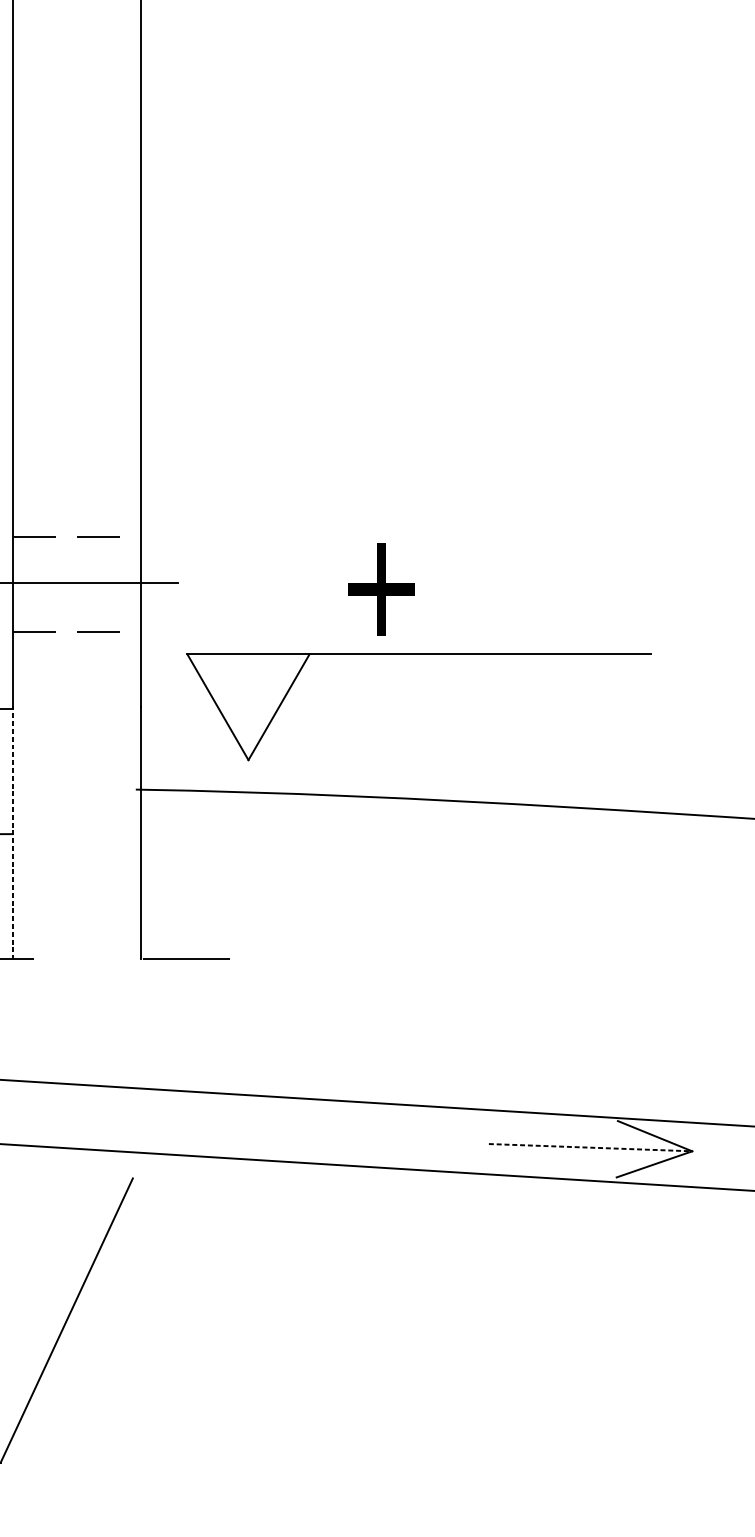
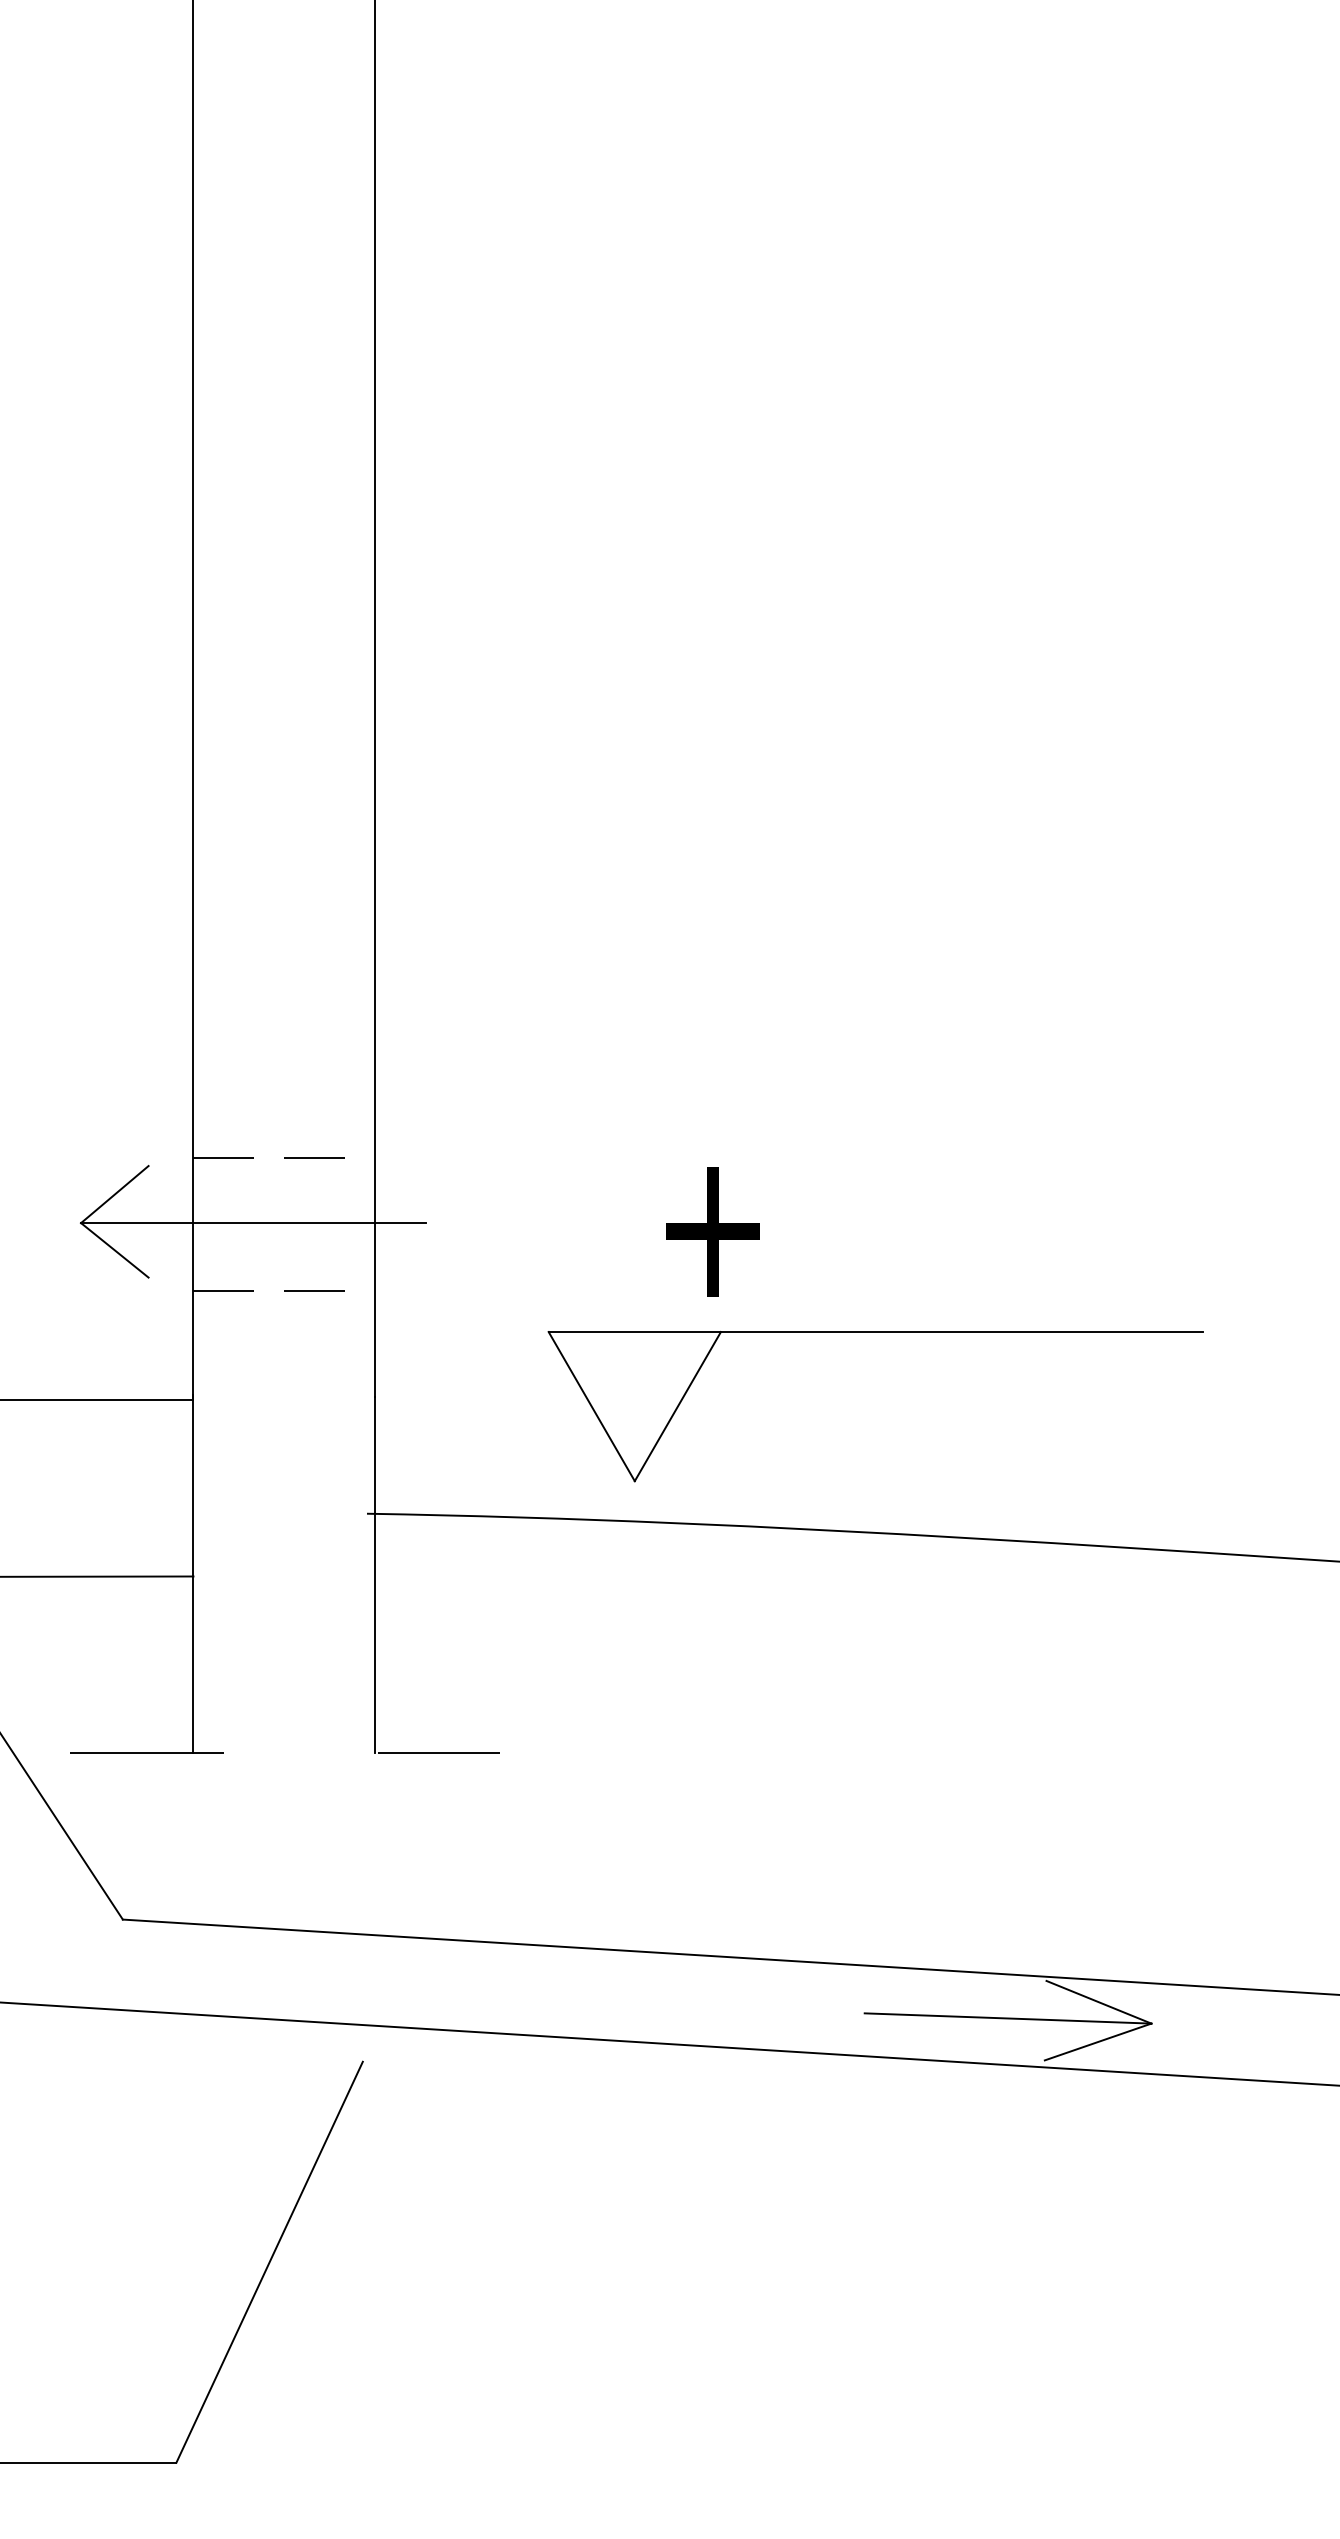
part: (419, 654) -> (875, 1332), moved
line: (12, 832) -> (193, 1574), dashed -> solid
line: (590, 1147) -> (1008, 2018), dashed -> solid

